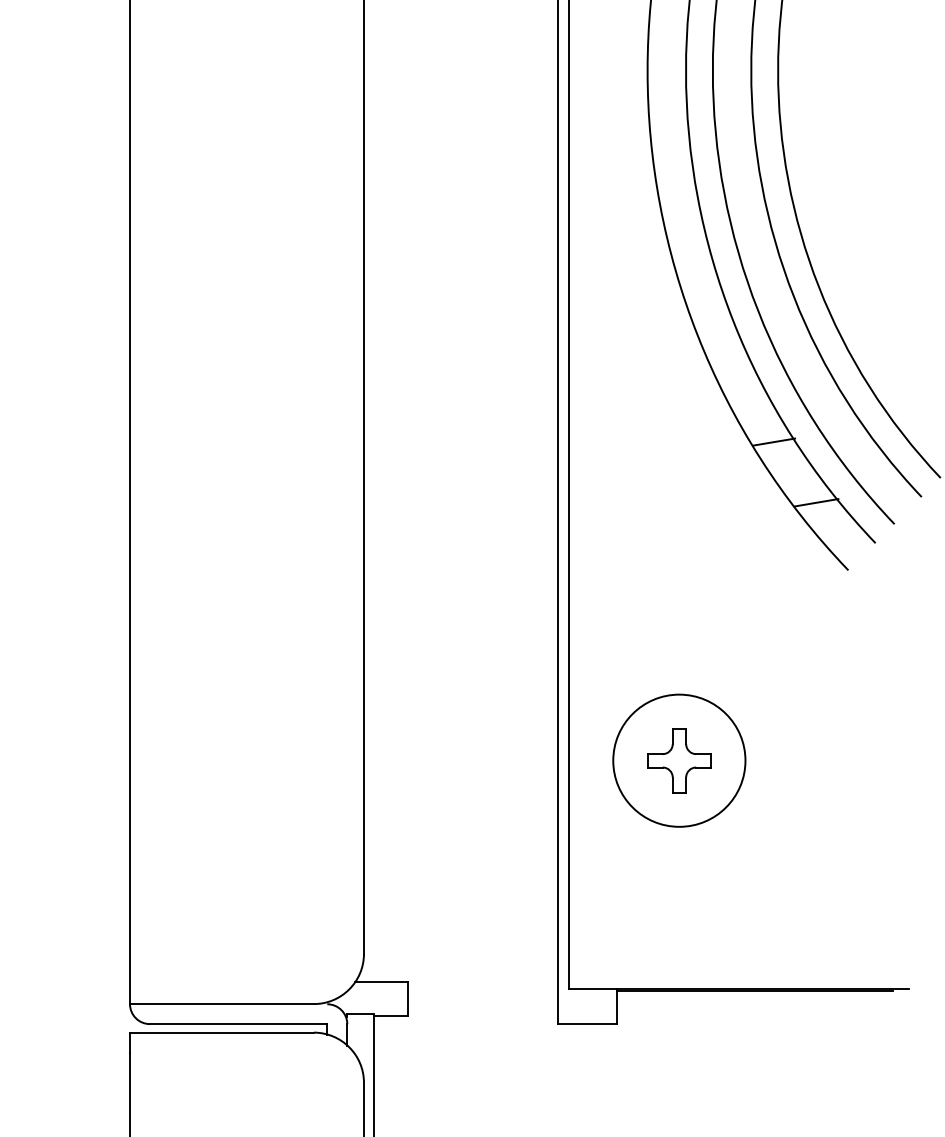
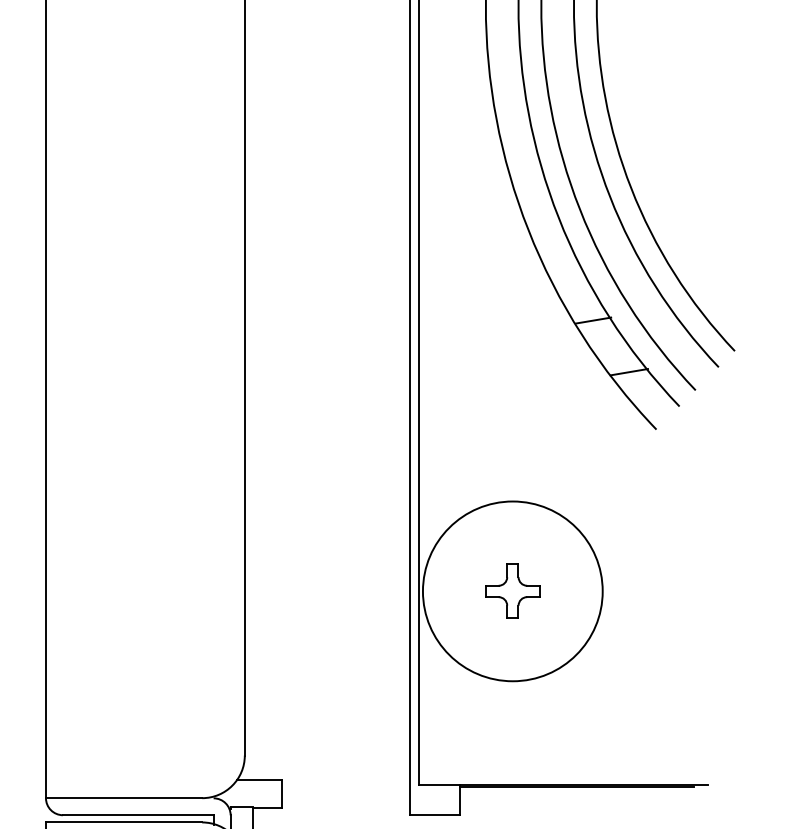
circle: (679, 760) -> (512, 591), size x1.6

